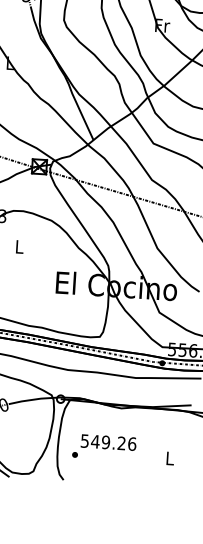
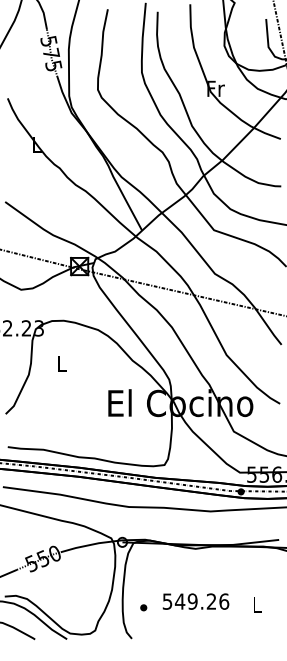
text: (108, 442) -> (195, 601), moved

